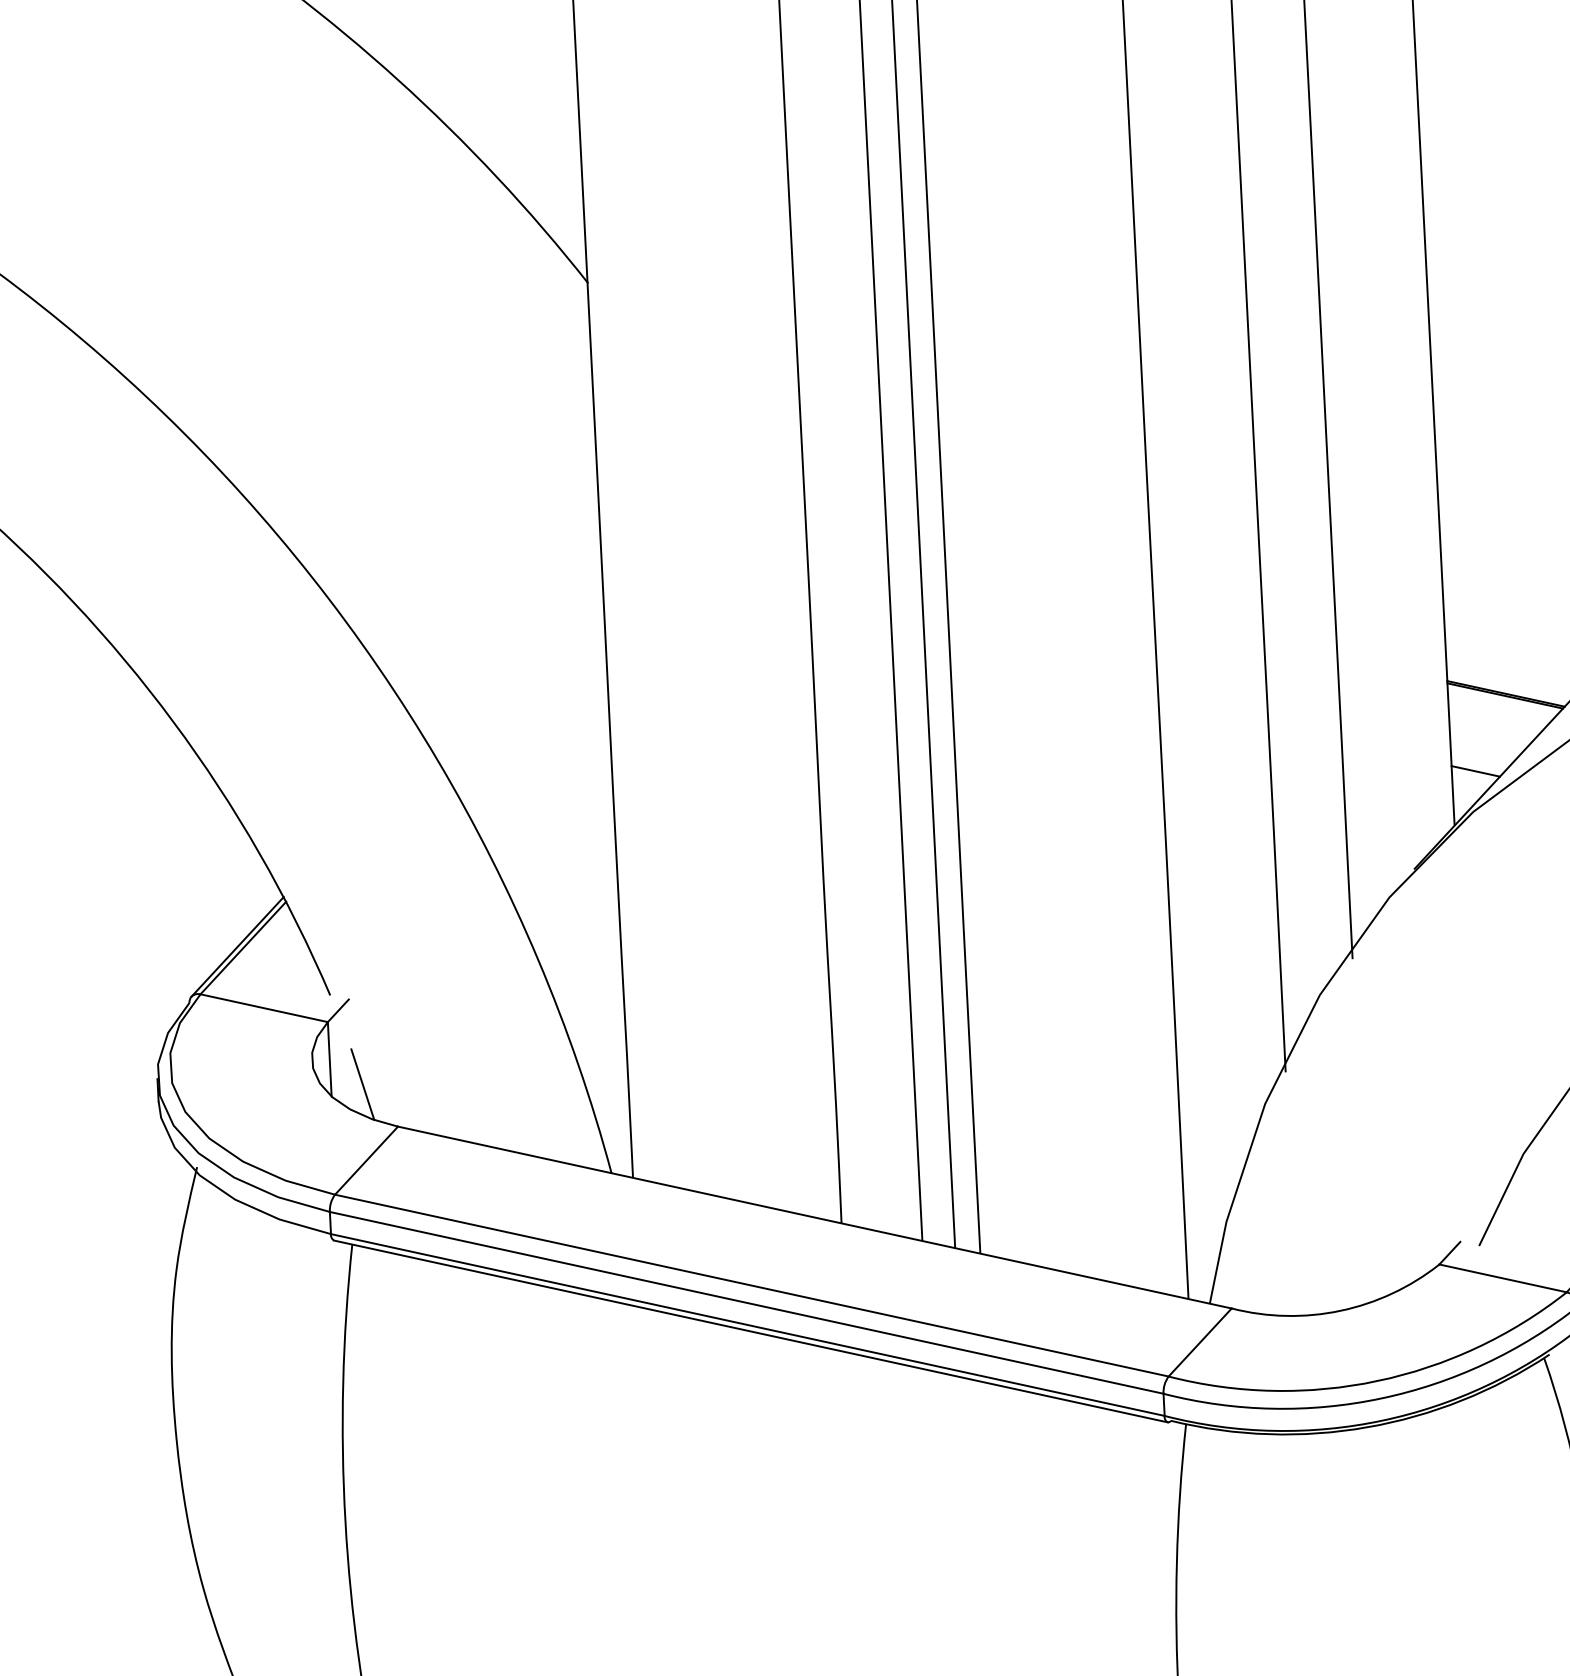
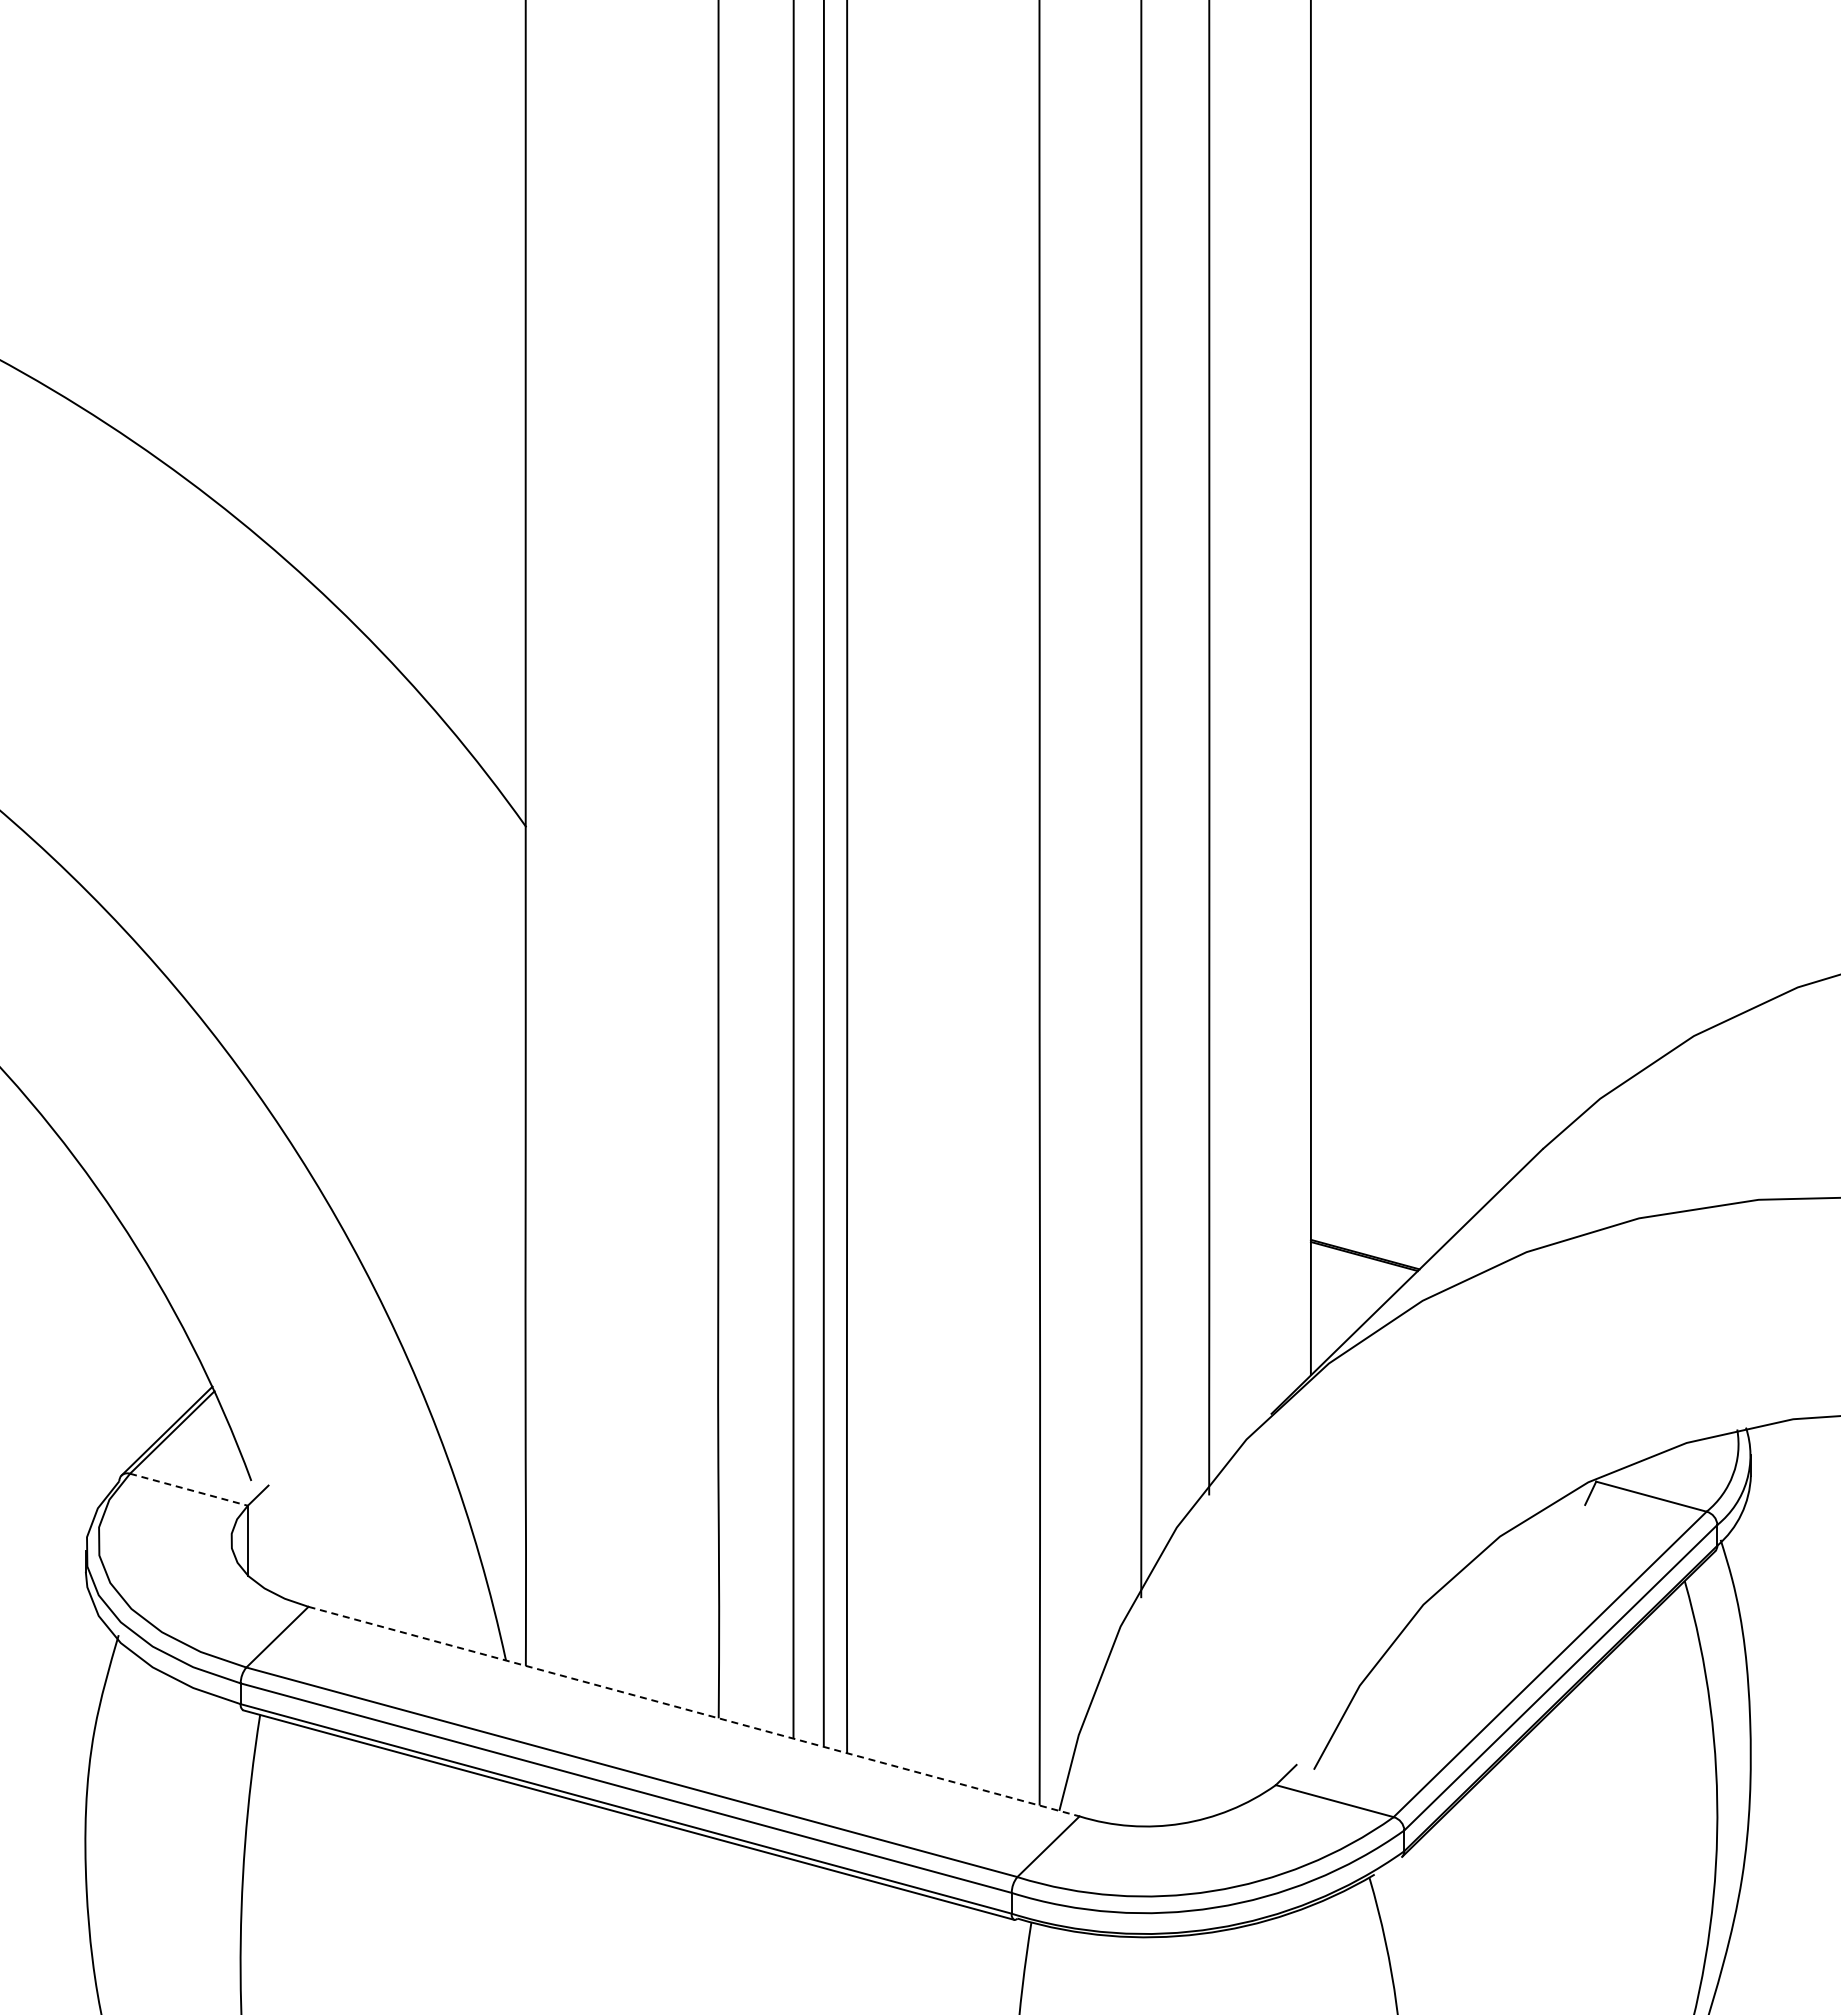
line: (1474, 771) -> (1332, 1325), removed
line: (264, 1007) -> (189, 1489), solid -> dashed
line: (362, 1084) -> (277, 1565), removed
line: (815, 1217) -> (694, 1711), solid -> dashed

